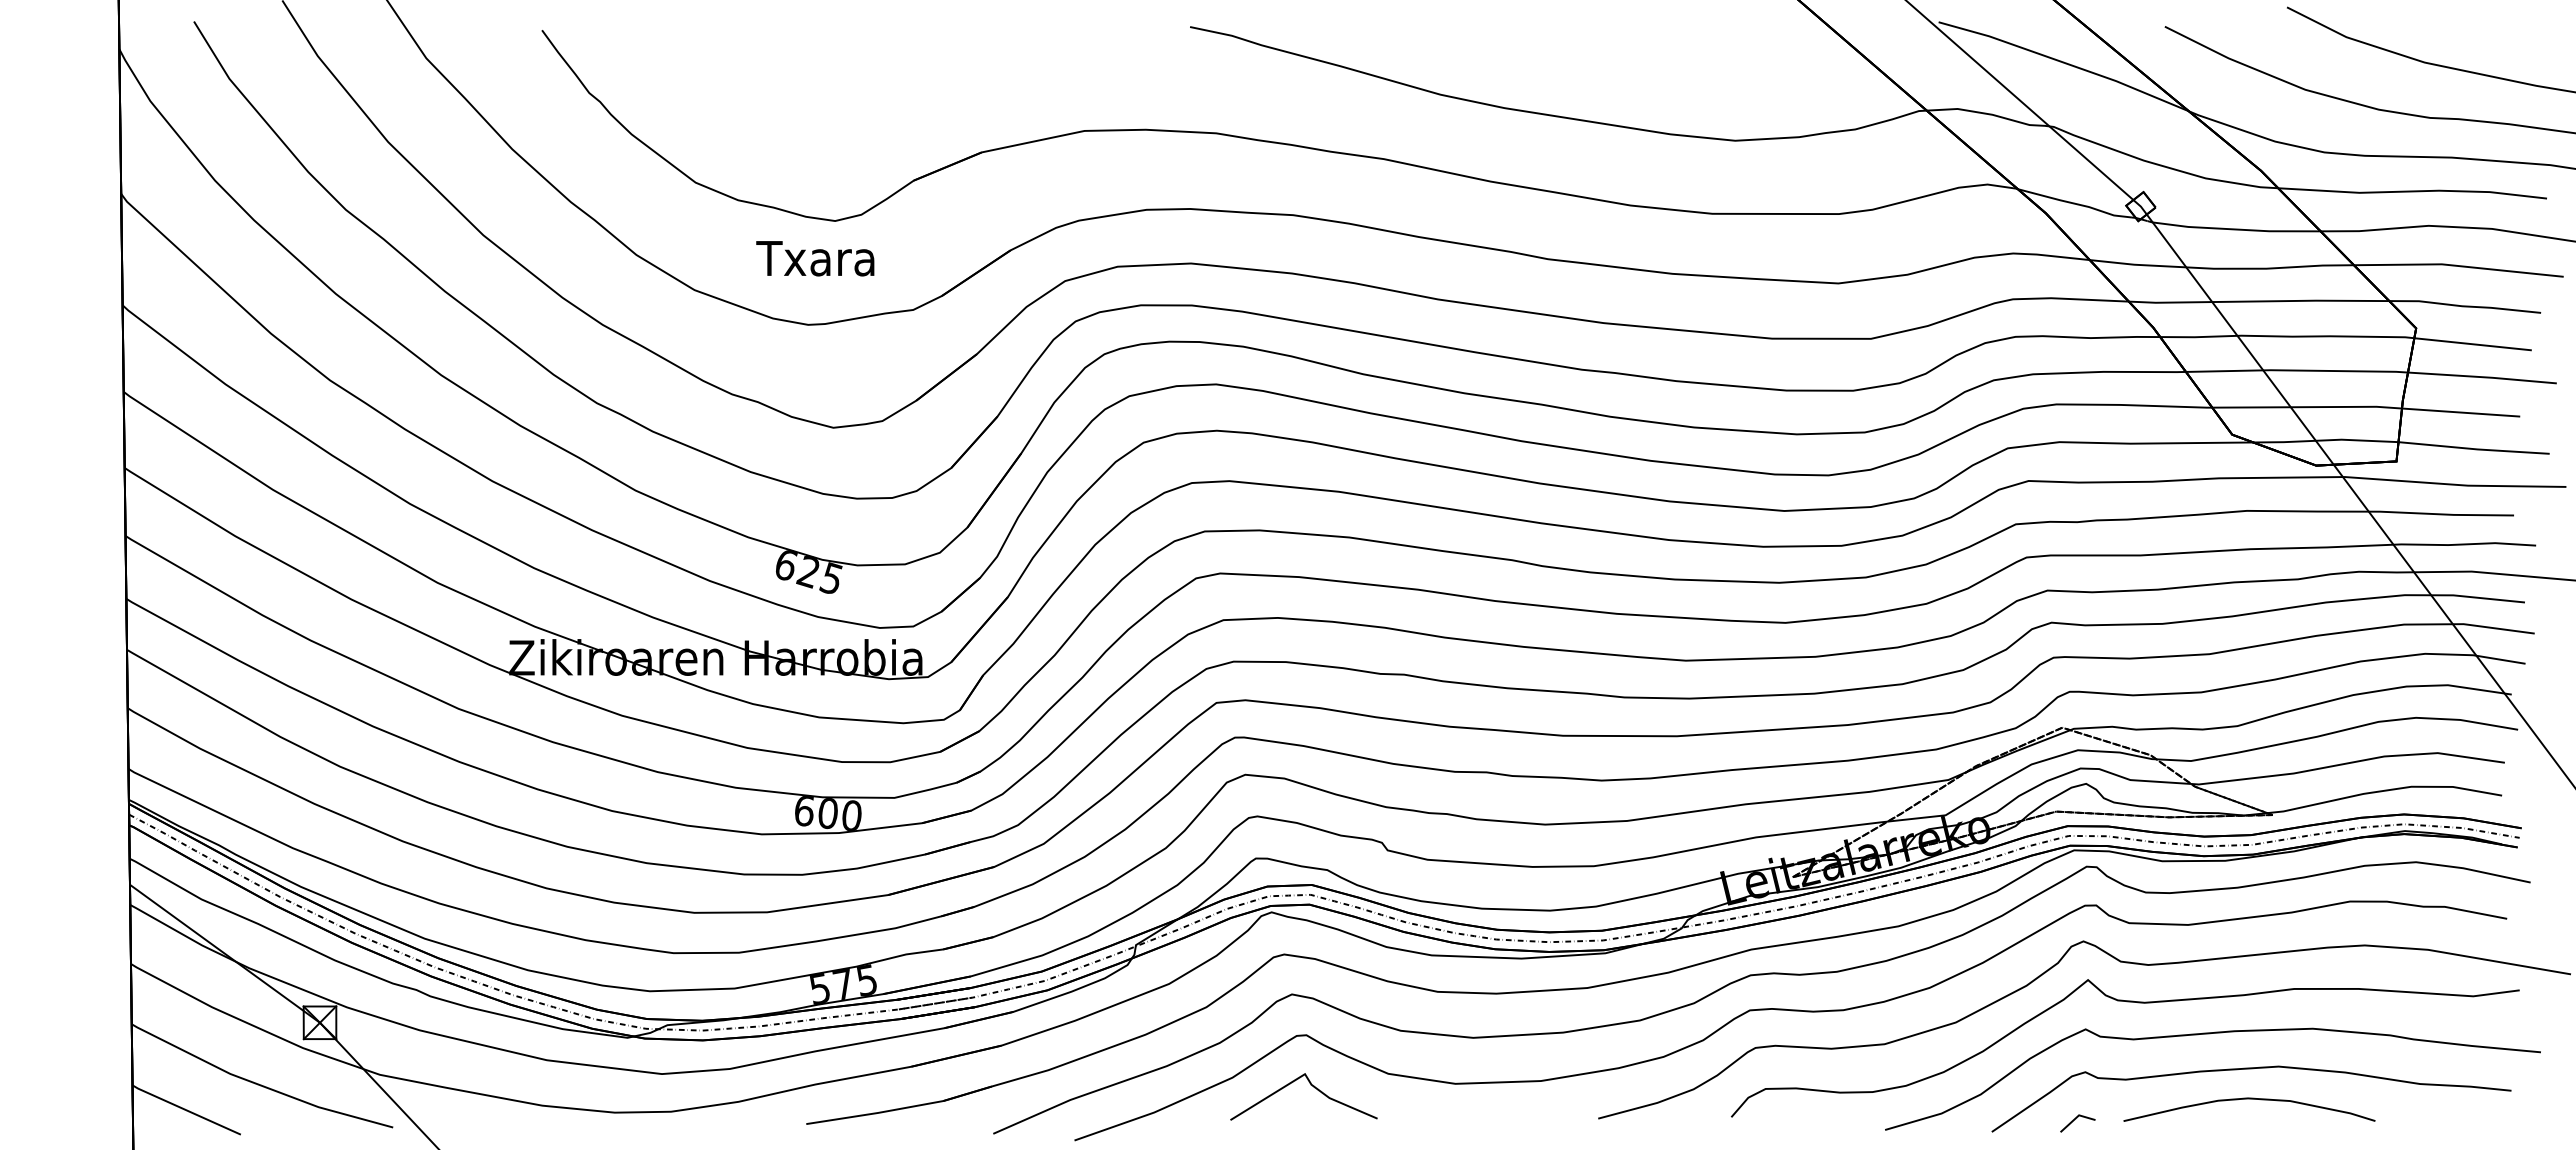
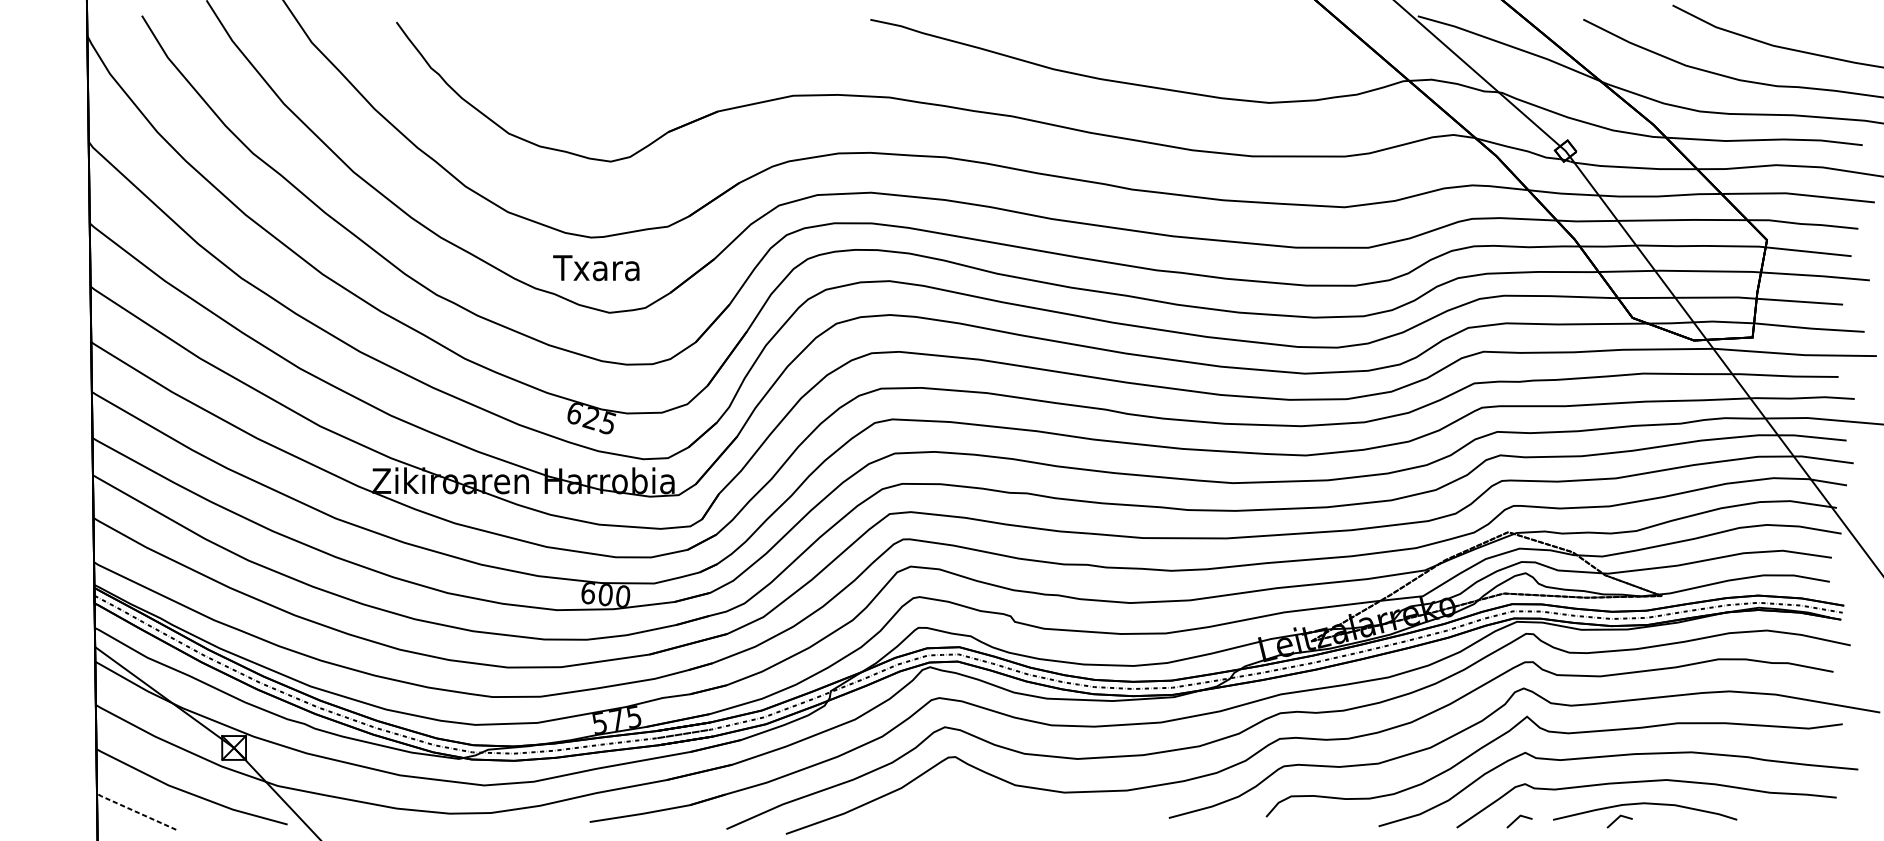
text: (815, 258) -> (596, 268), moved
line: (1310, 1085) -> (958, 793), removed
line: (185, 1109) -> (135, 811), solid -> dashed
line: (2211, 1120) -> (1617, 819), added

